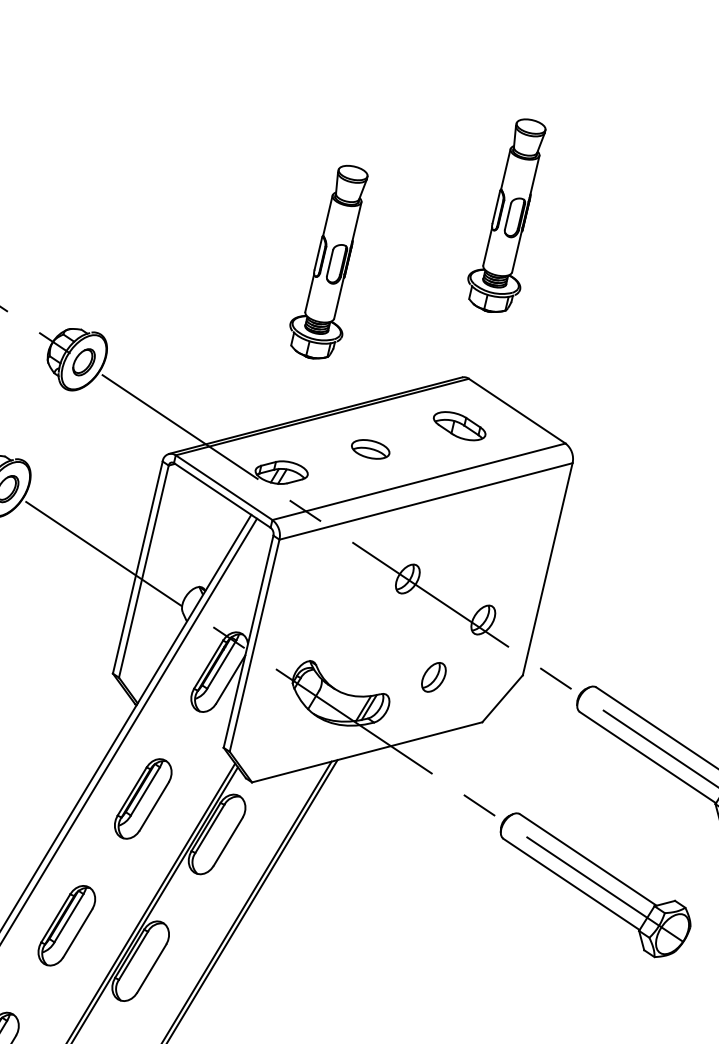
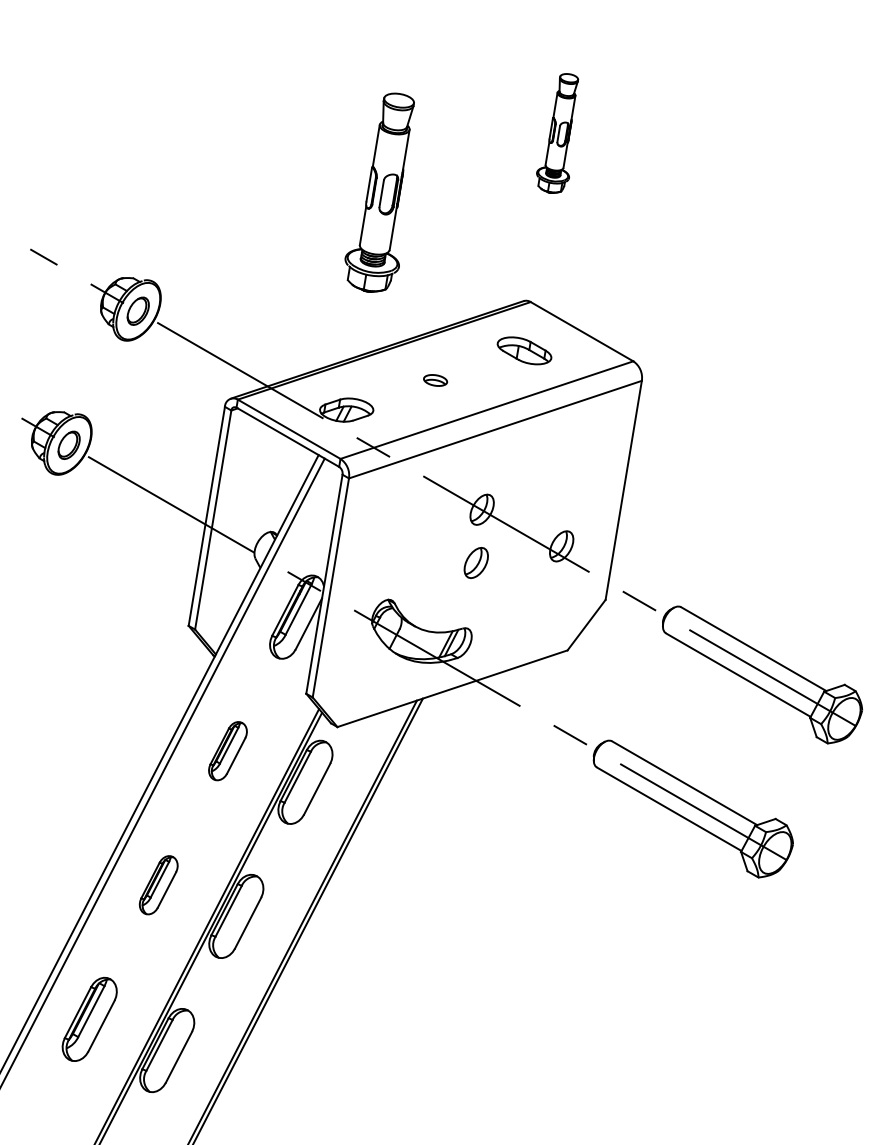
part: (506, 215) -> (557, 133), size x0.6
part: (370, 449) -> (435, 380), size x0.6
part: (433, 676) -> (475, 562), moved
part: (142, 798) -> (227, 750), size x0.7
part: (66, 924) -> (158, 884), size x0.7

